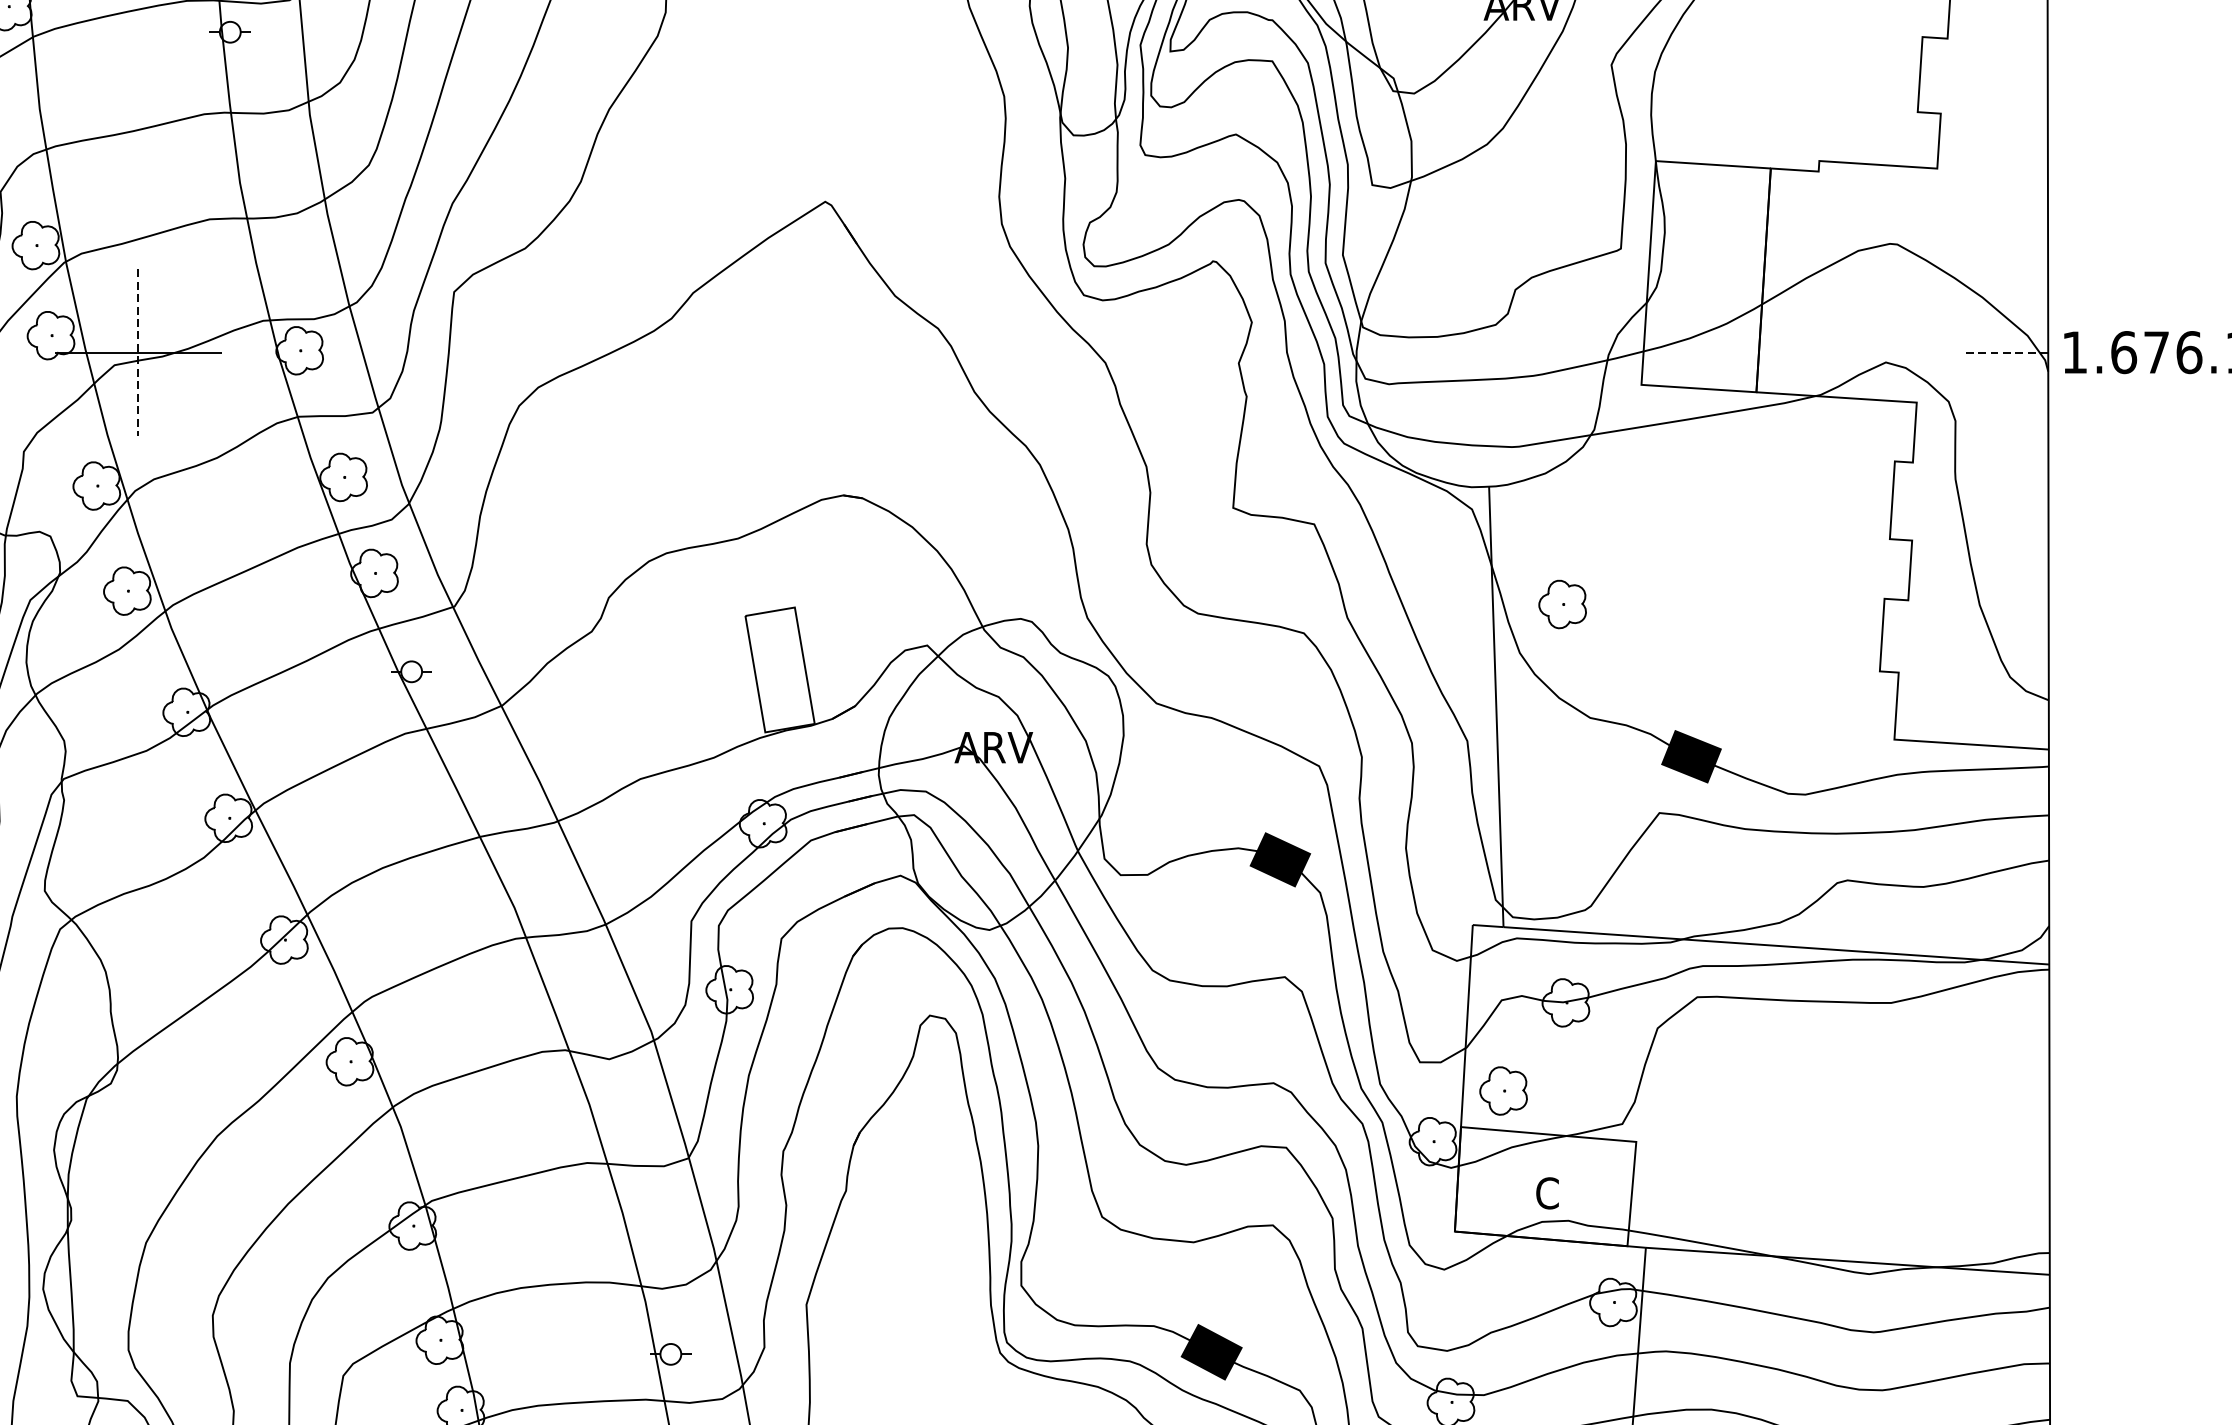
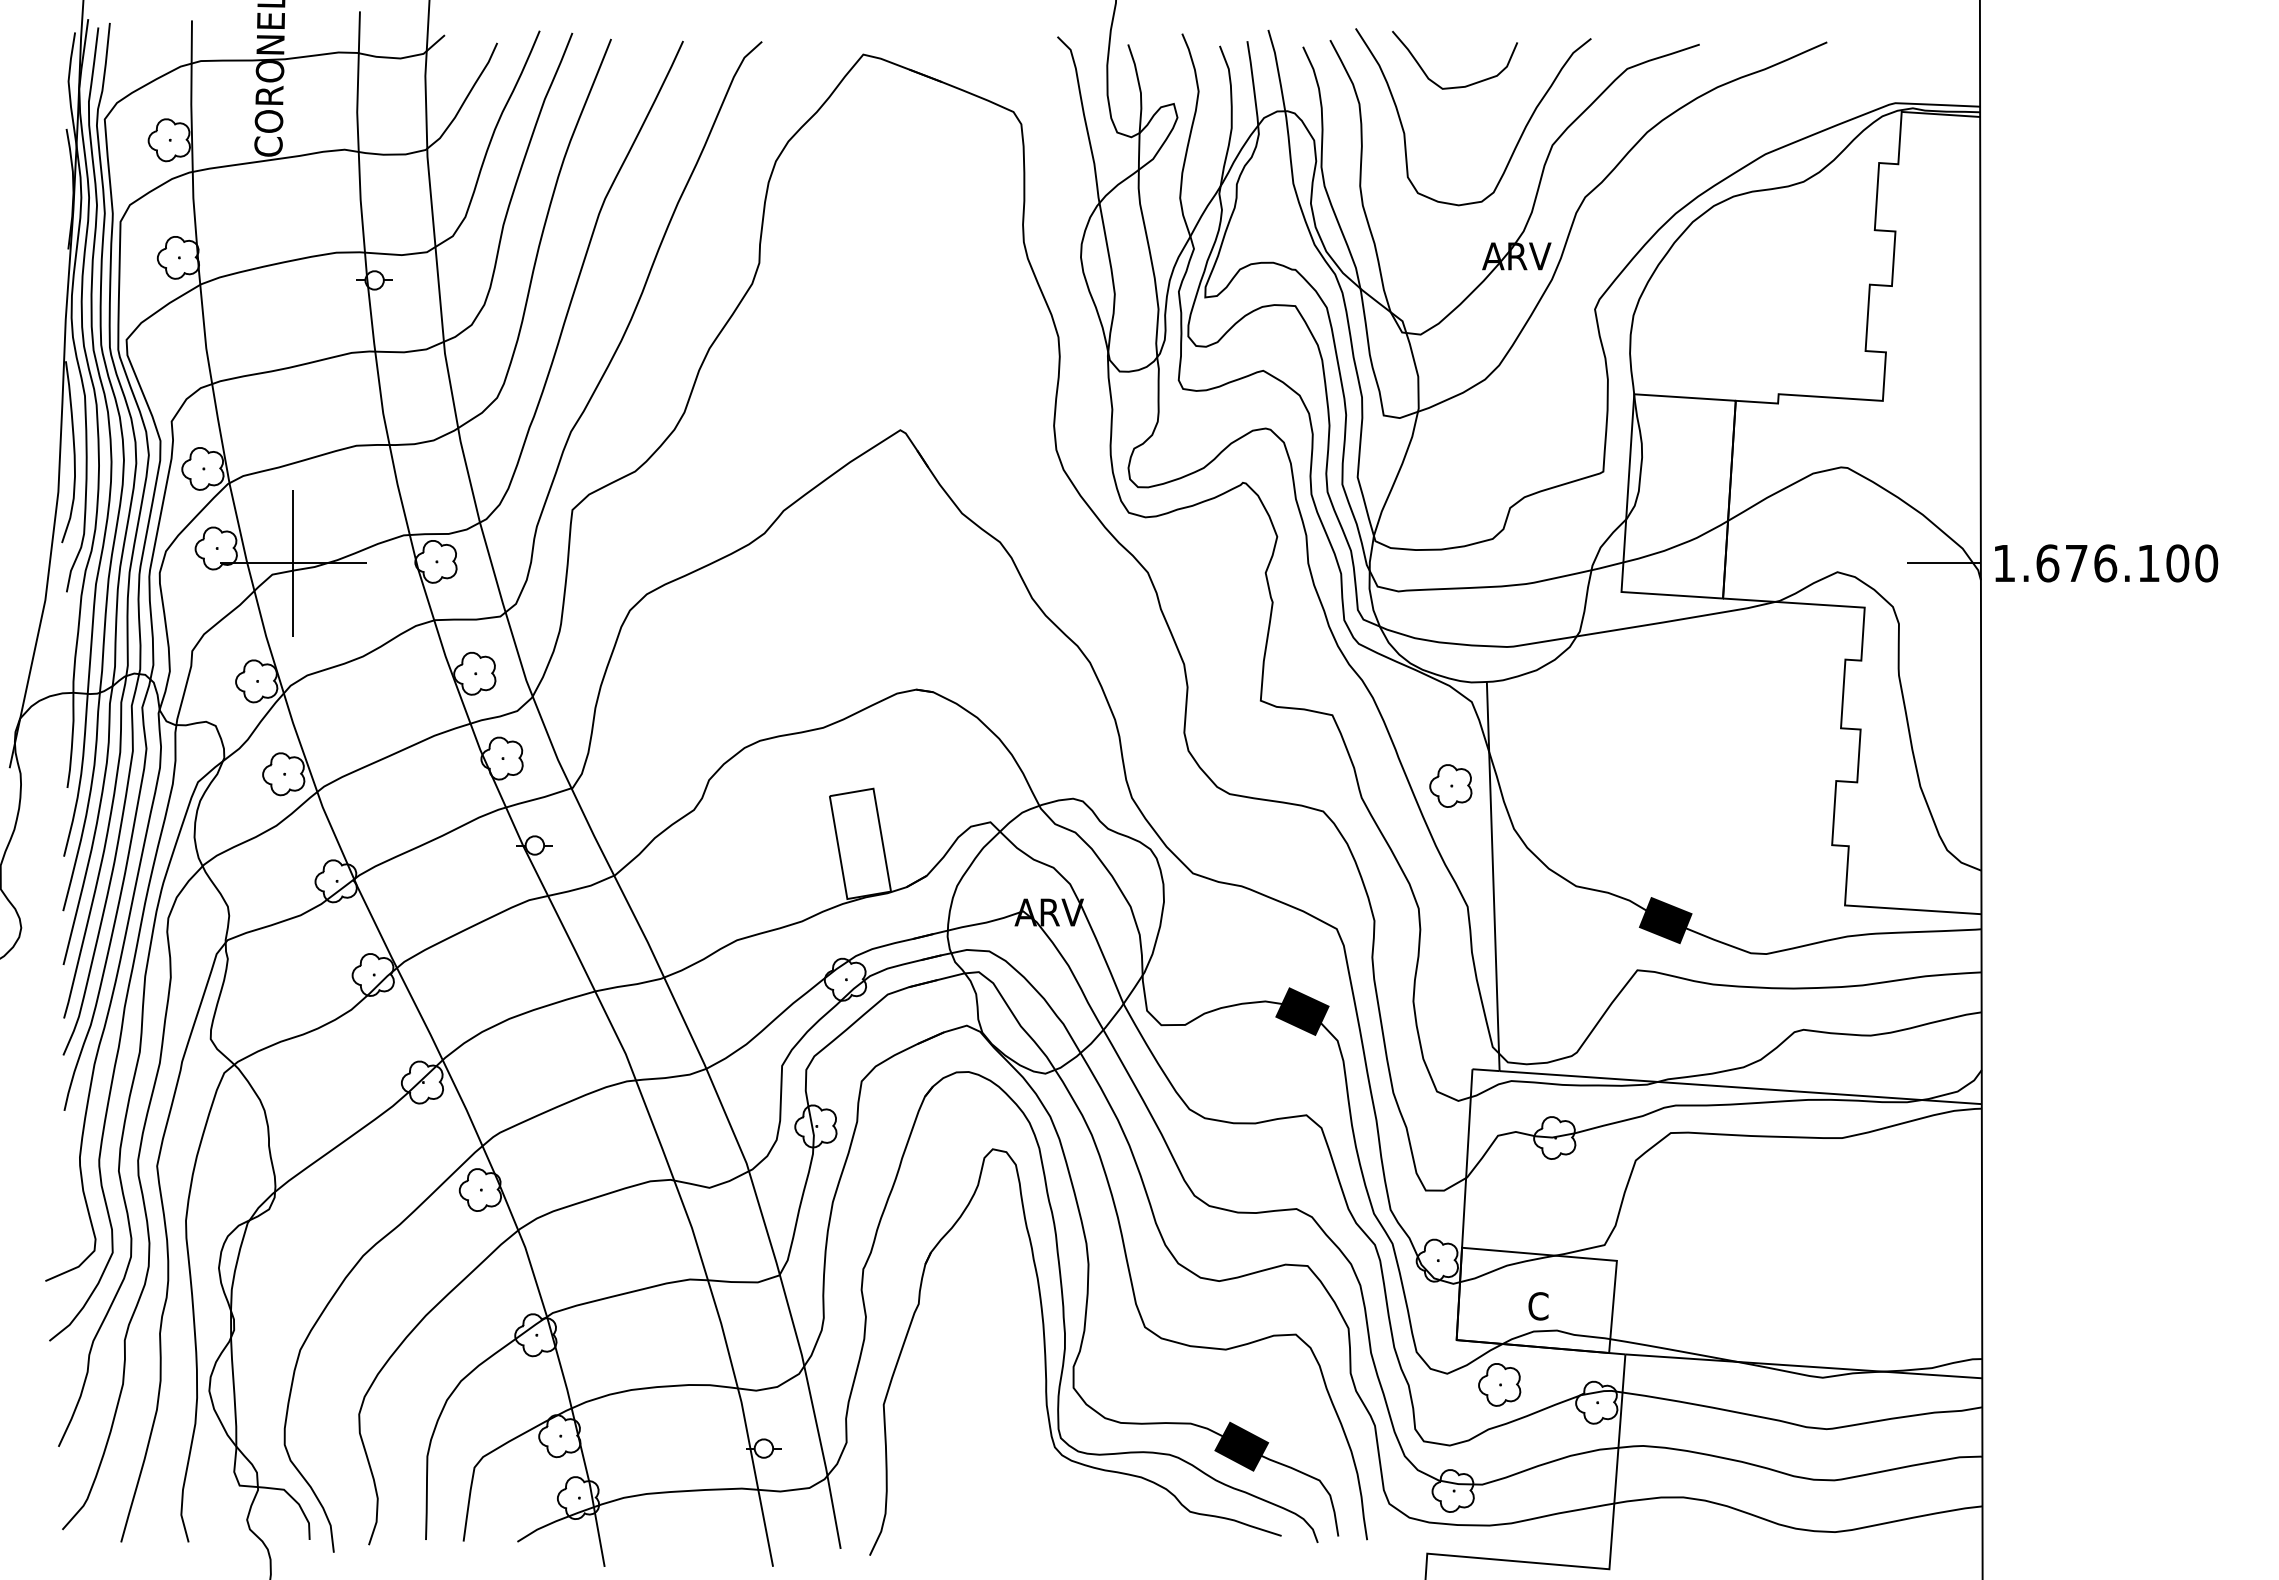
line: (138, 352) -> (293, 563), dashed -> solid
line: (2007, 352) -> (1944, 563), dashed -> solid
part: (1562, 603) -> (1450, 785), moved
part: (1503, 1090) -> (1499, 1384), moved

